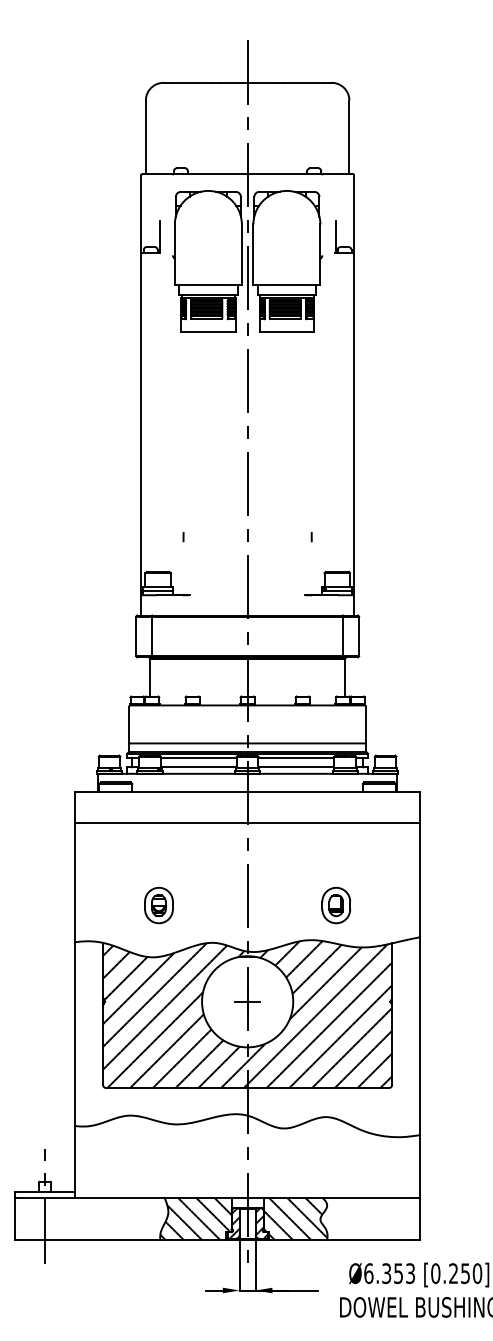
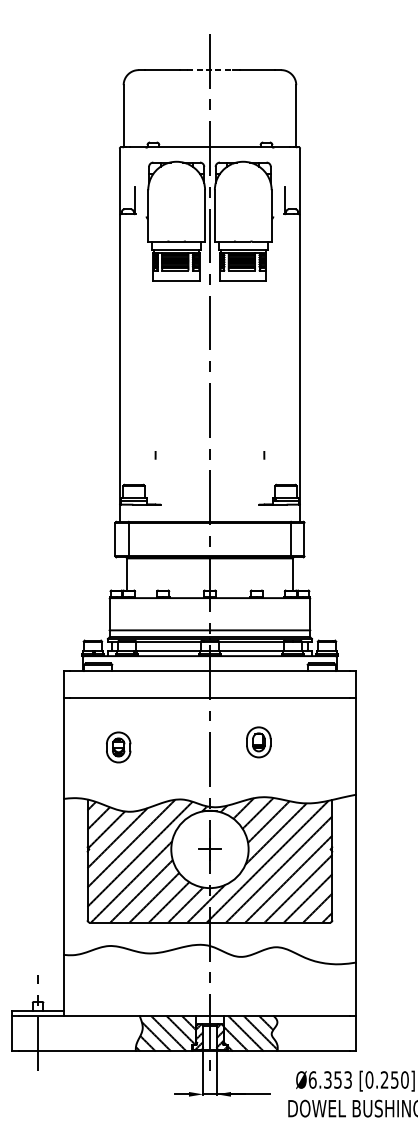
line: (247, 82) -> (209, 69), solid -> dashed
part: (158, 905) -> (118, 747), moved
part: (336, 905) -> (259, 742), moved

